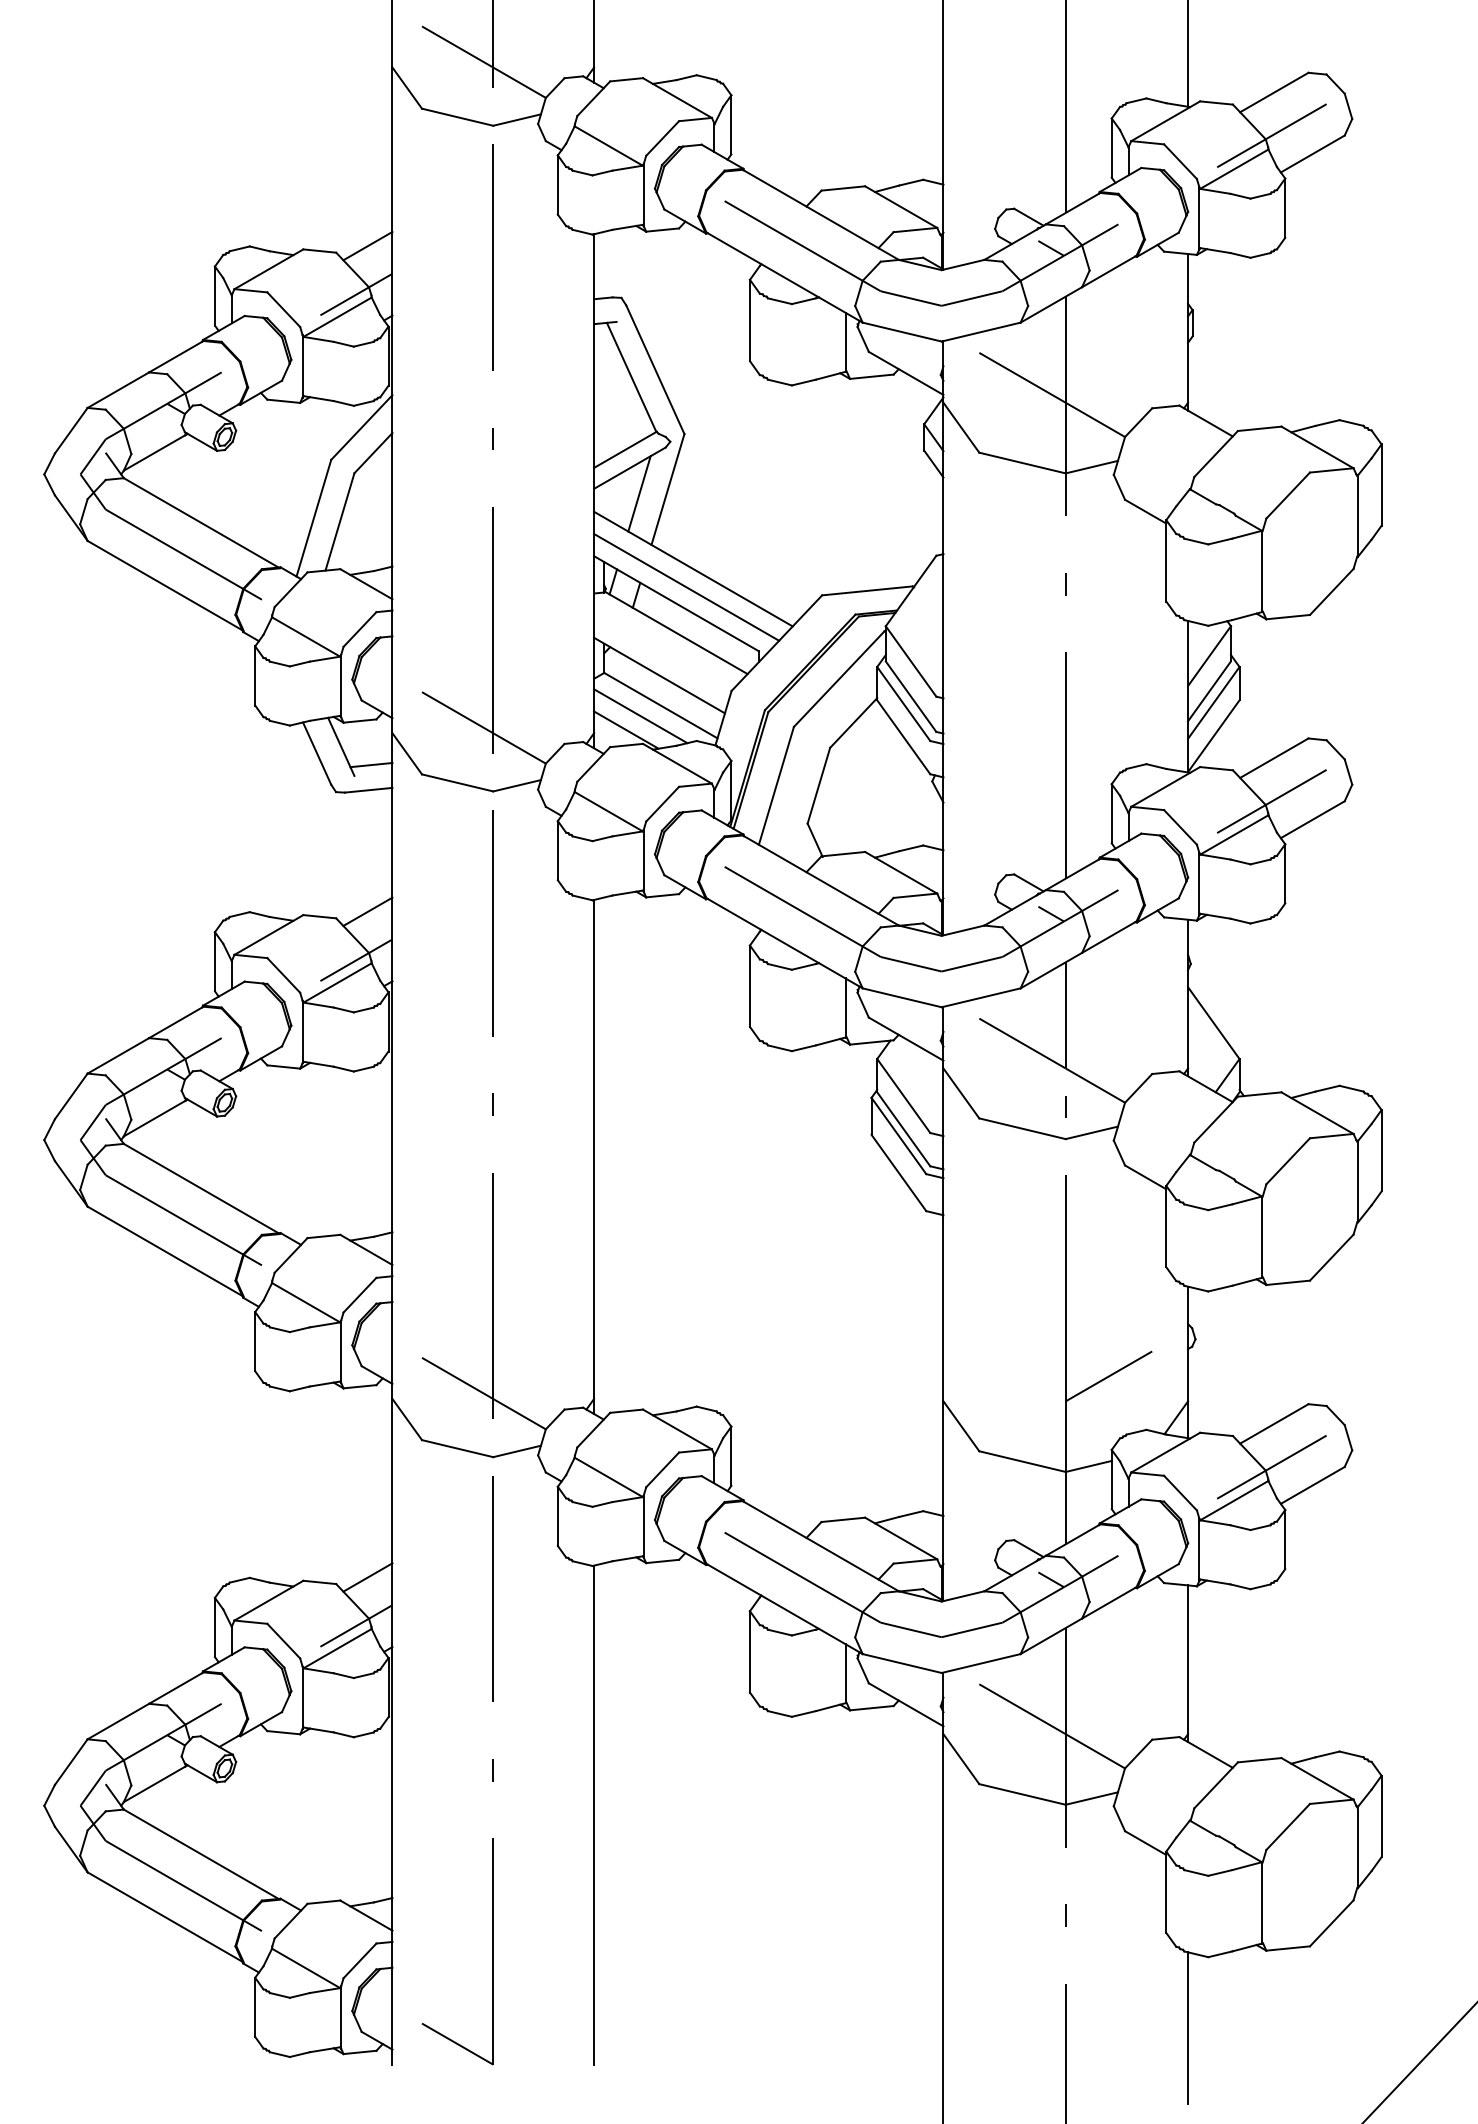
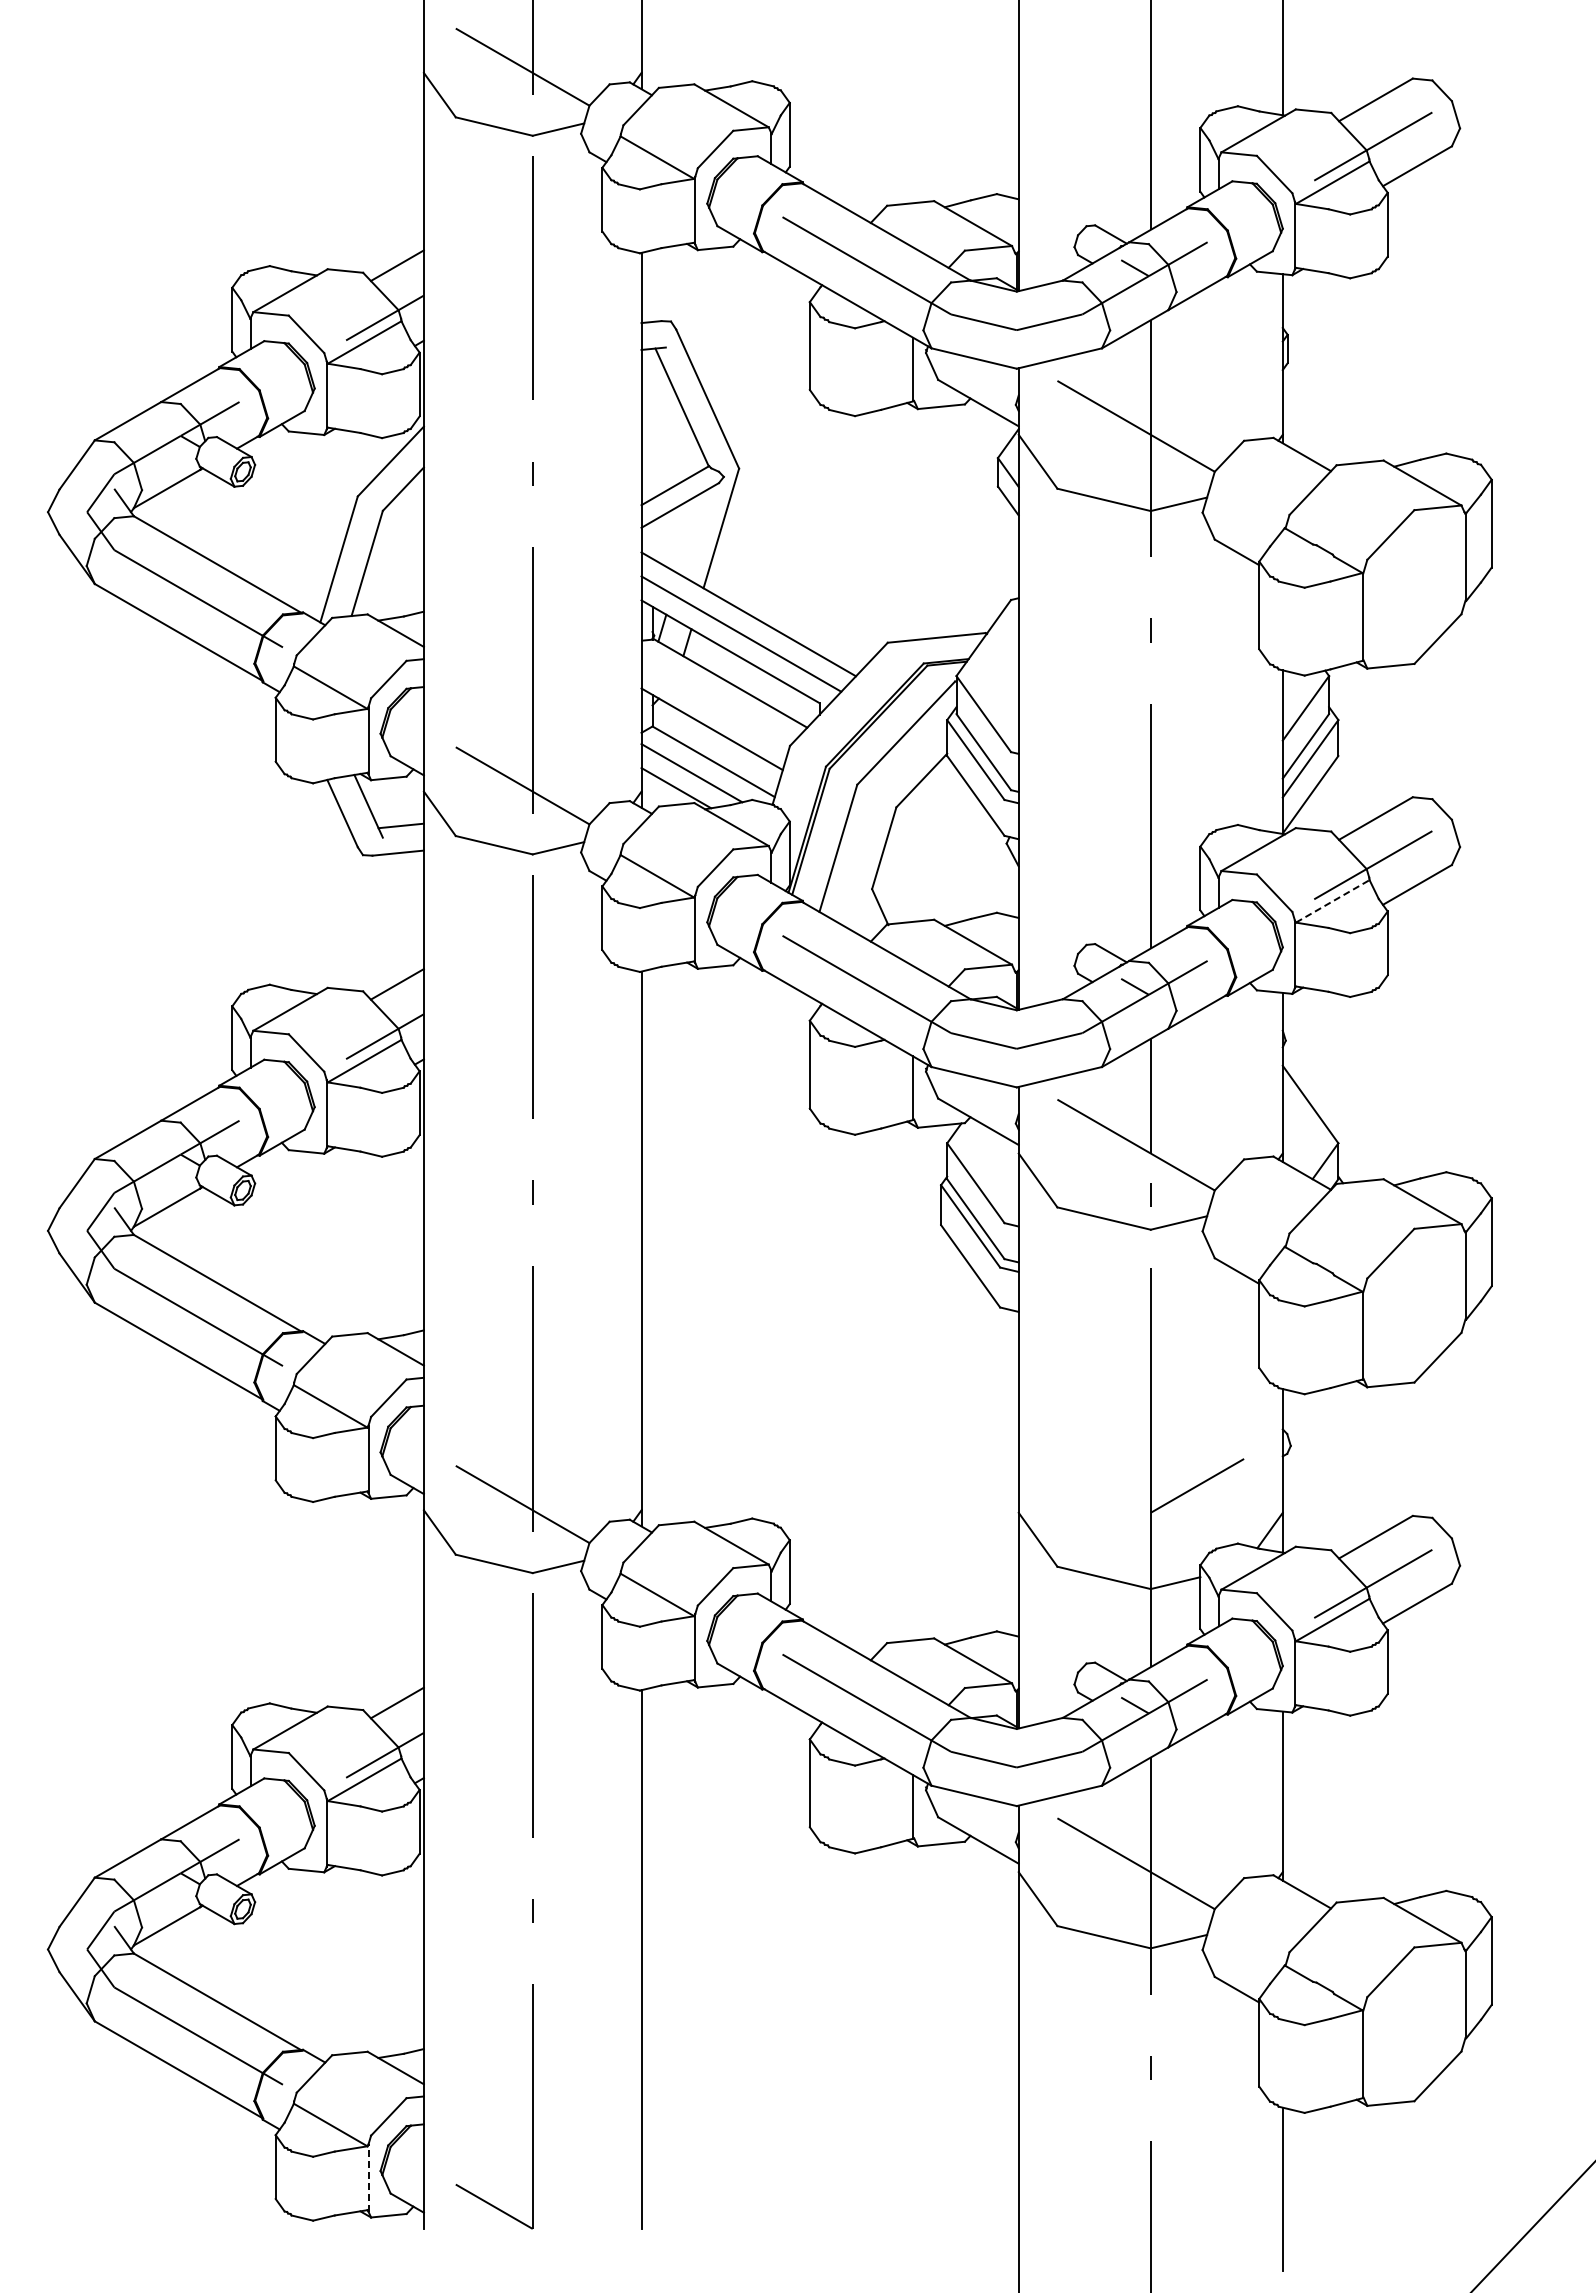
line: (639, 493) -> (690, 532), removed
line: (1234, 835) -> (1332, 901), solid -> dashed
line: (341, 2017) -> (368, 2178), solid -> dashed

